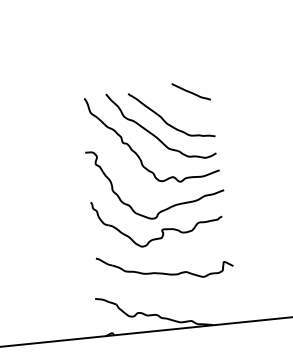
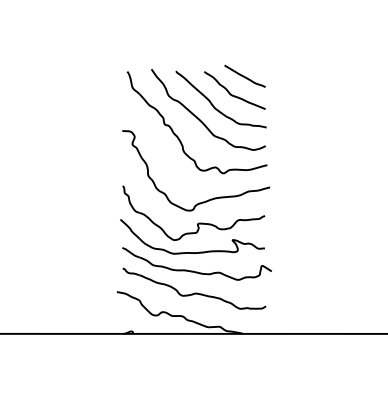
curve: (180, 108) -> (231, 93), added
part: (159, 256) -> (192, 252), added
part: (165, 288) -> (194, 288), added

